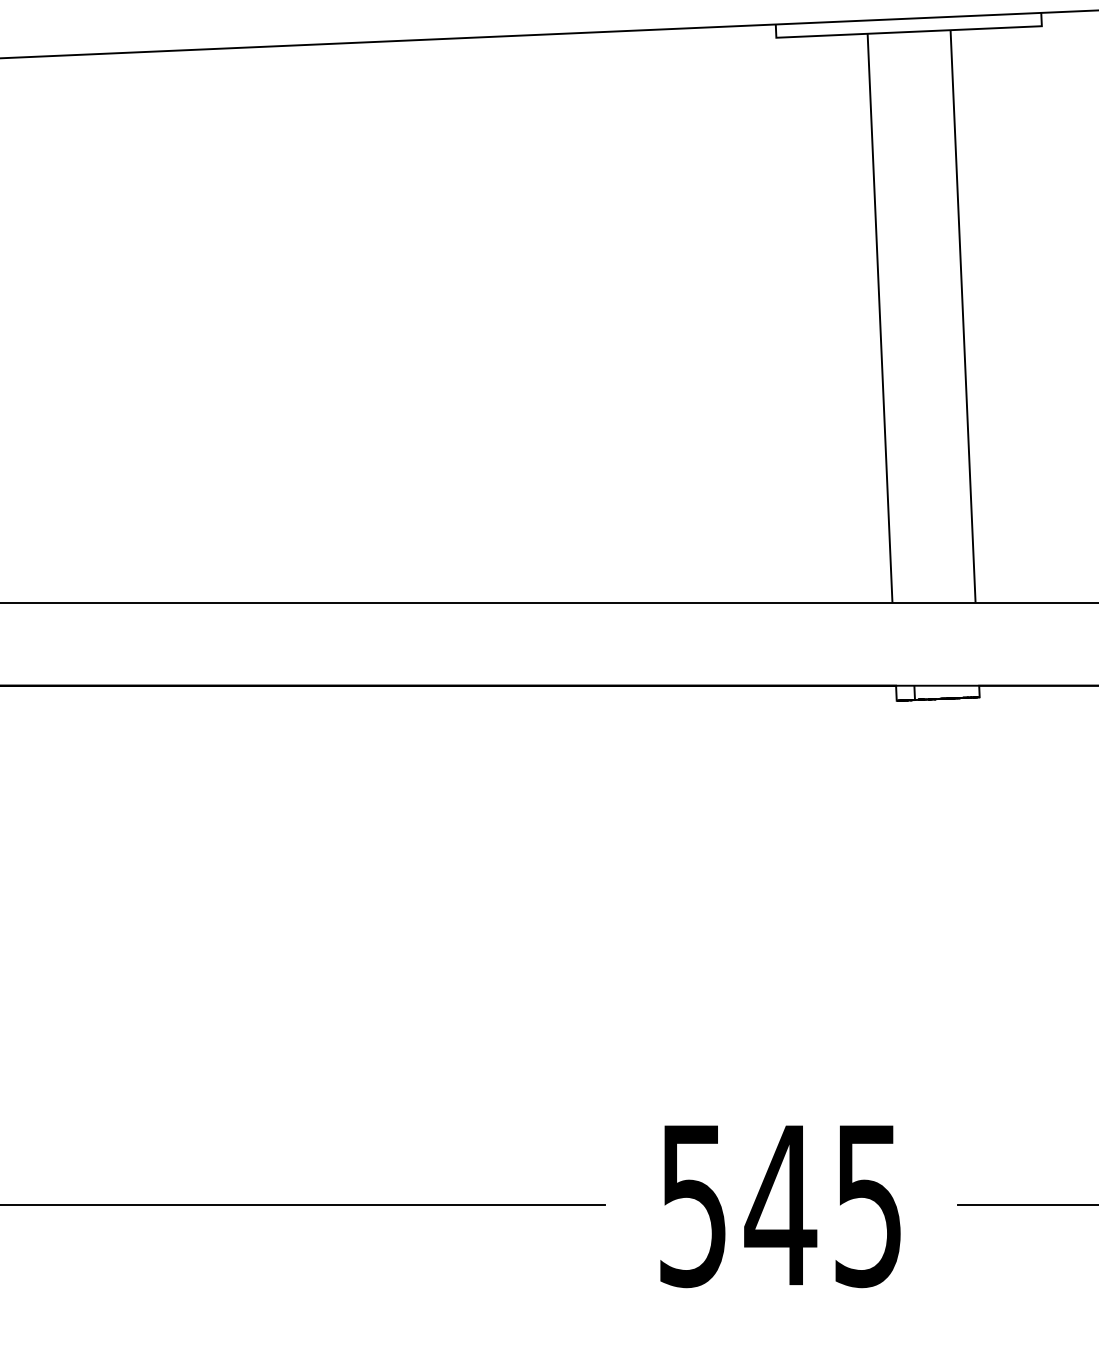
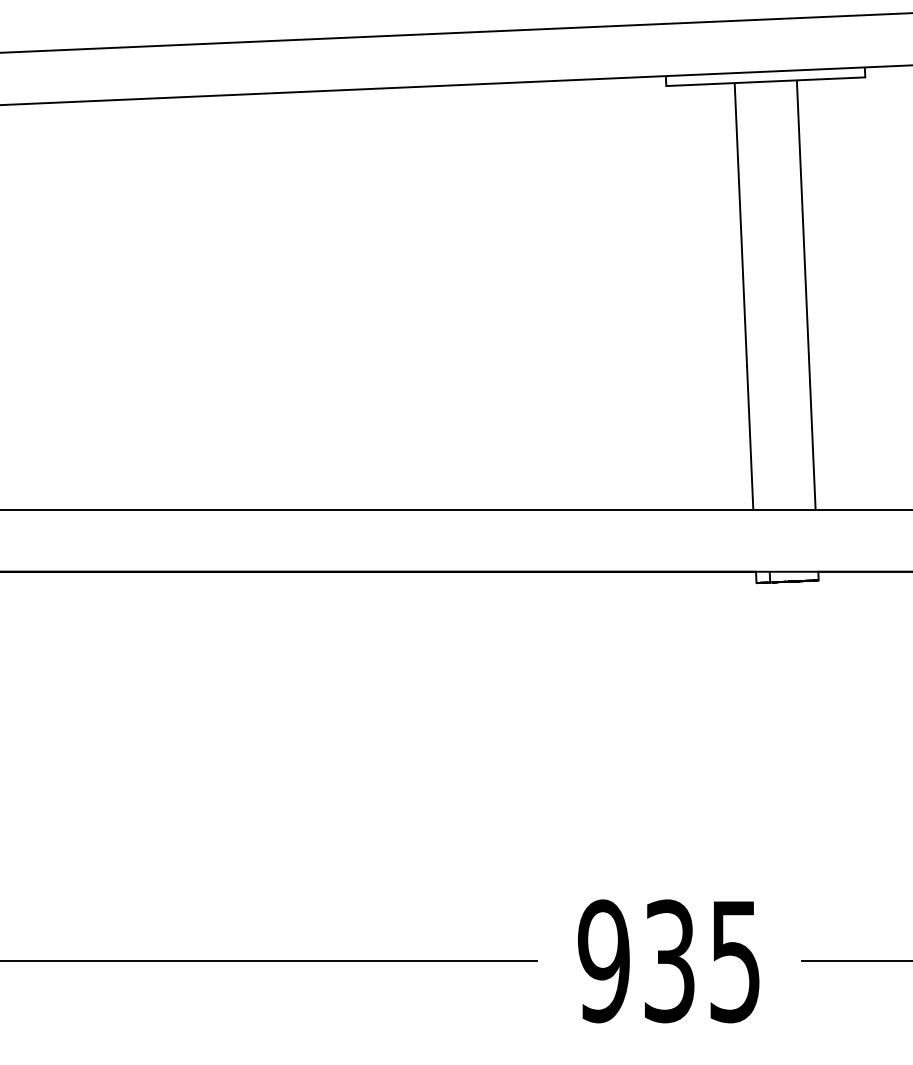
text: (737, 1205) -> (637, 961), 545 -> 935

